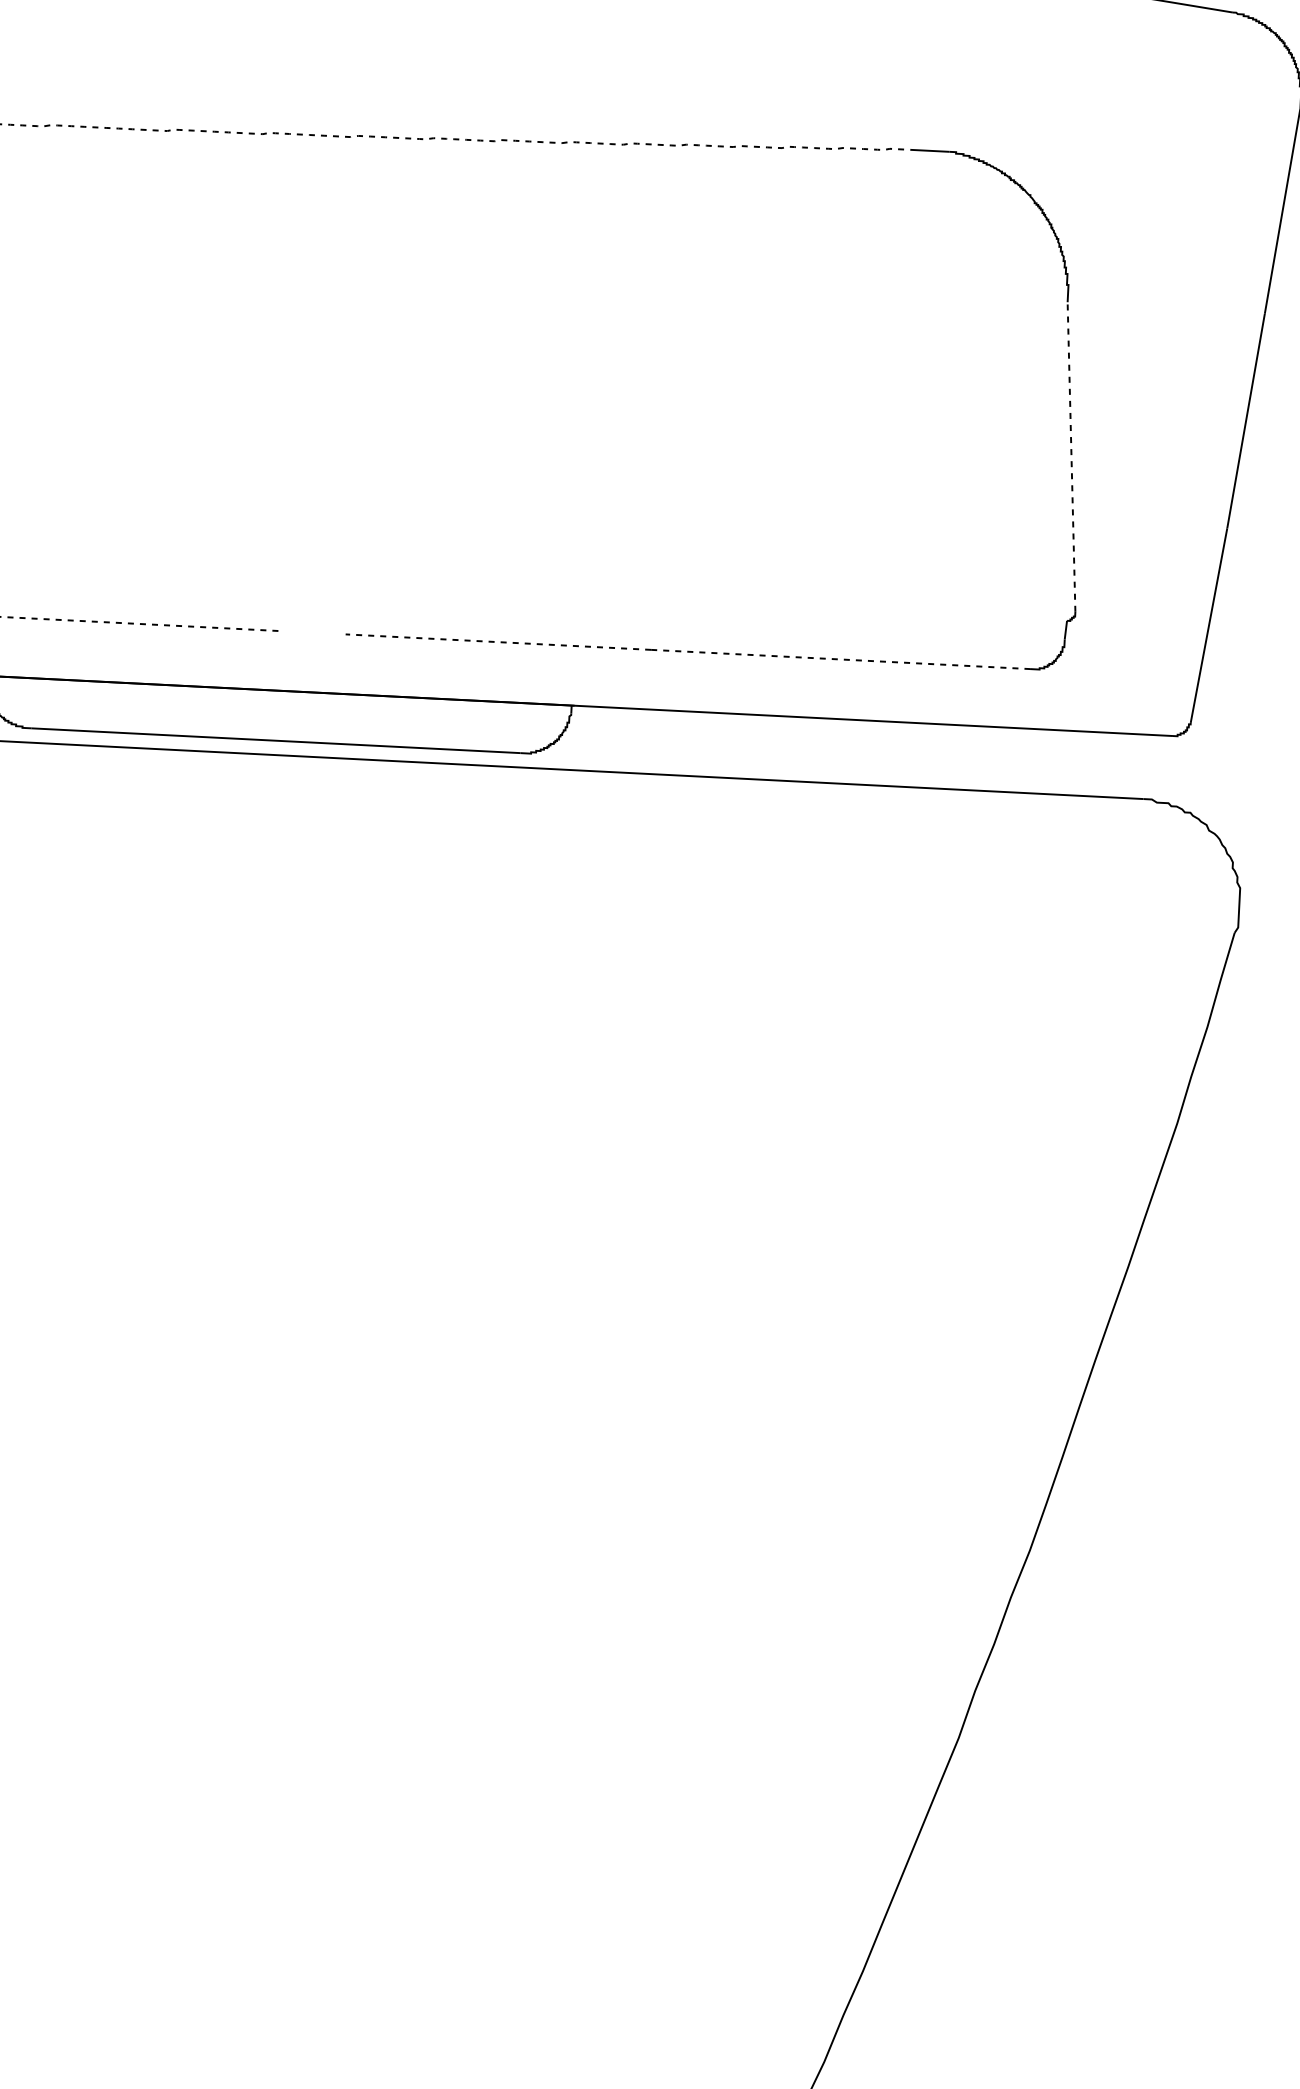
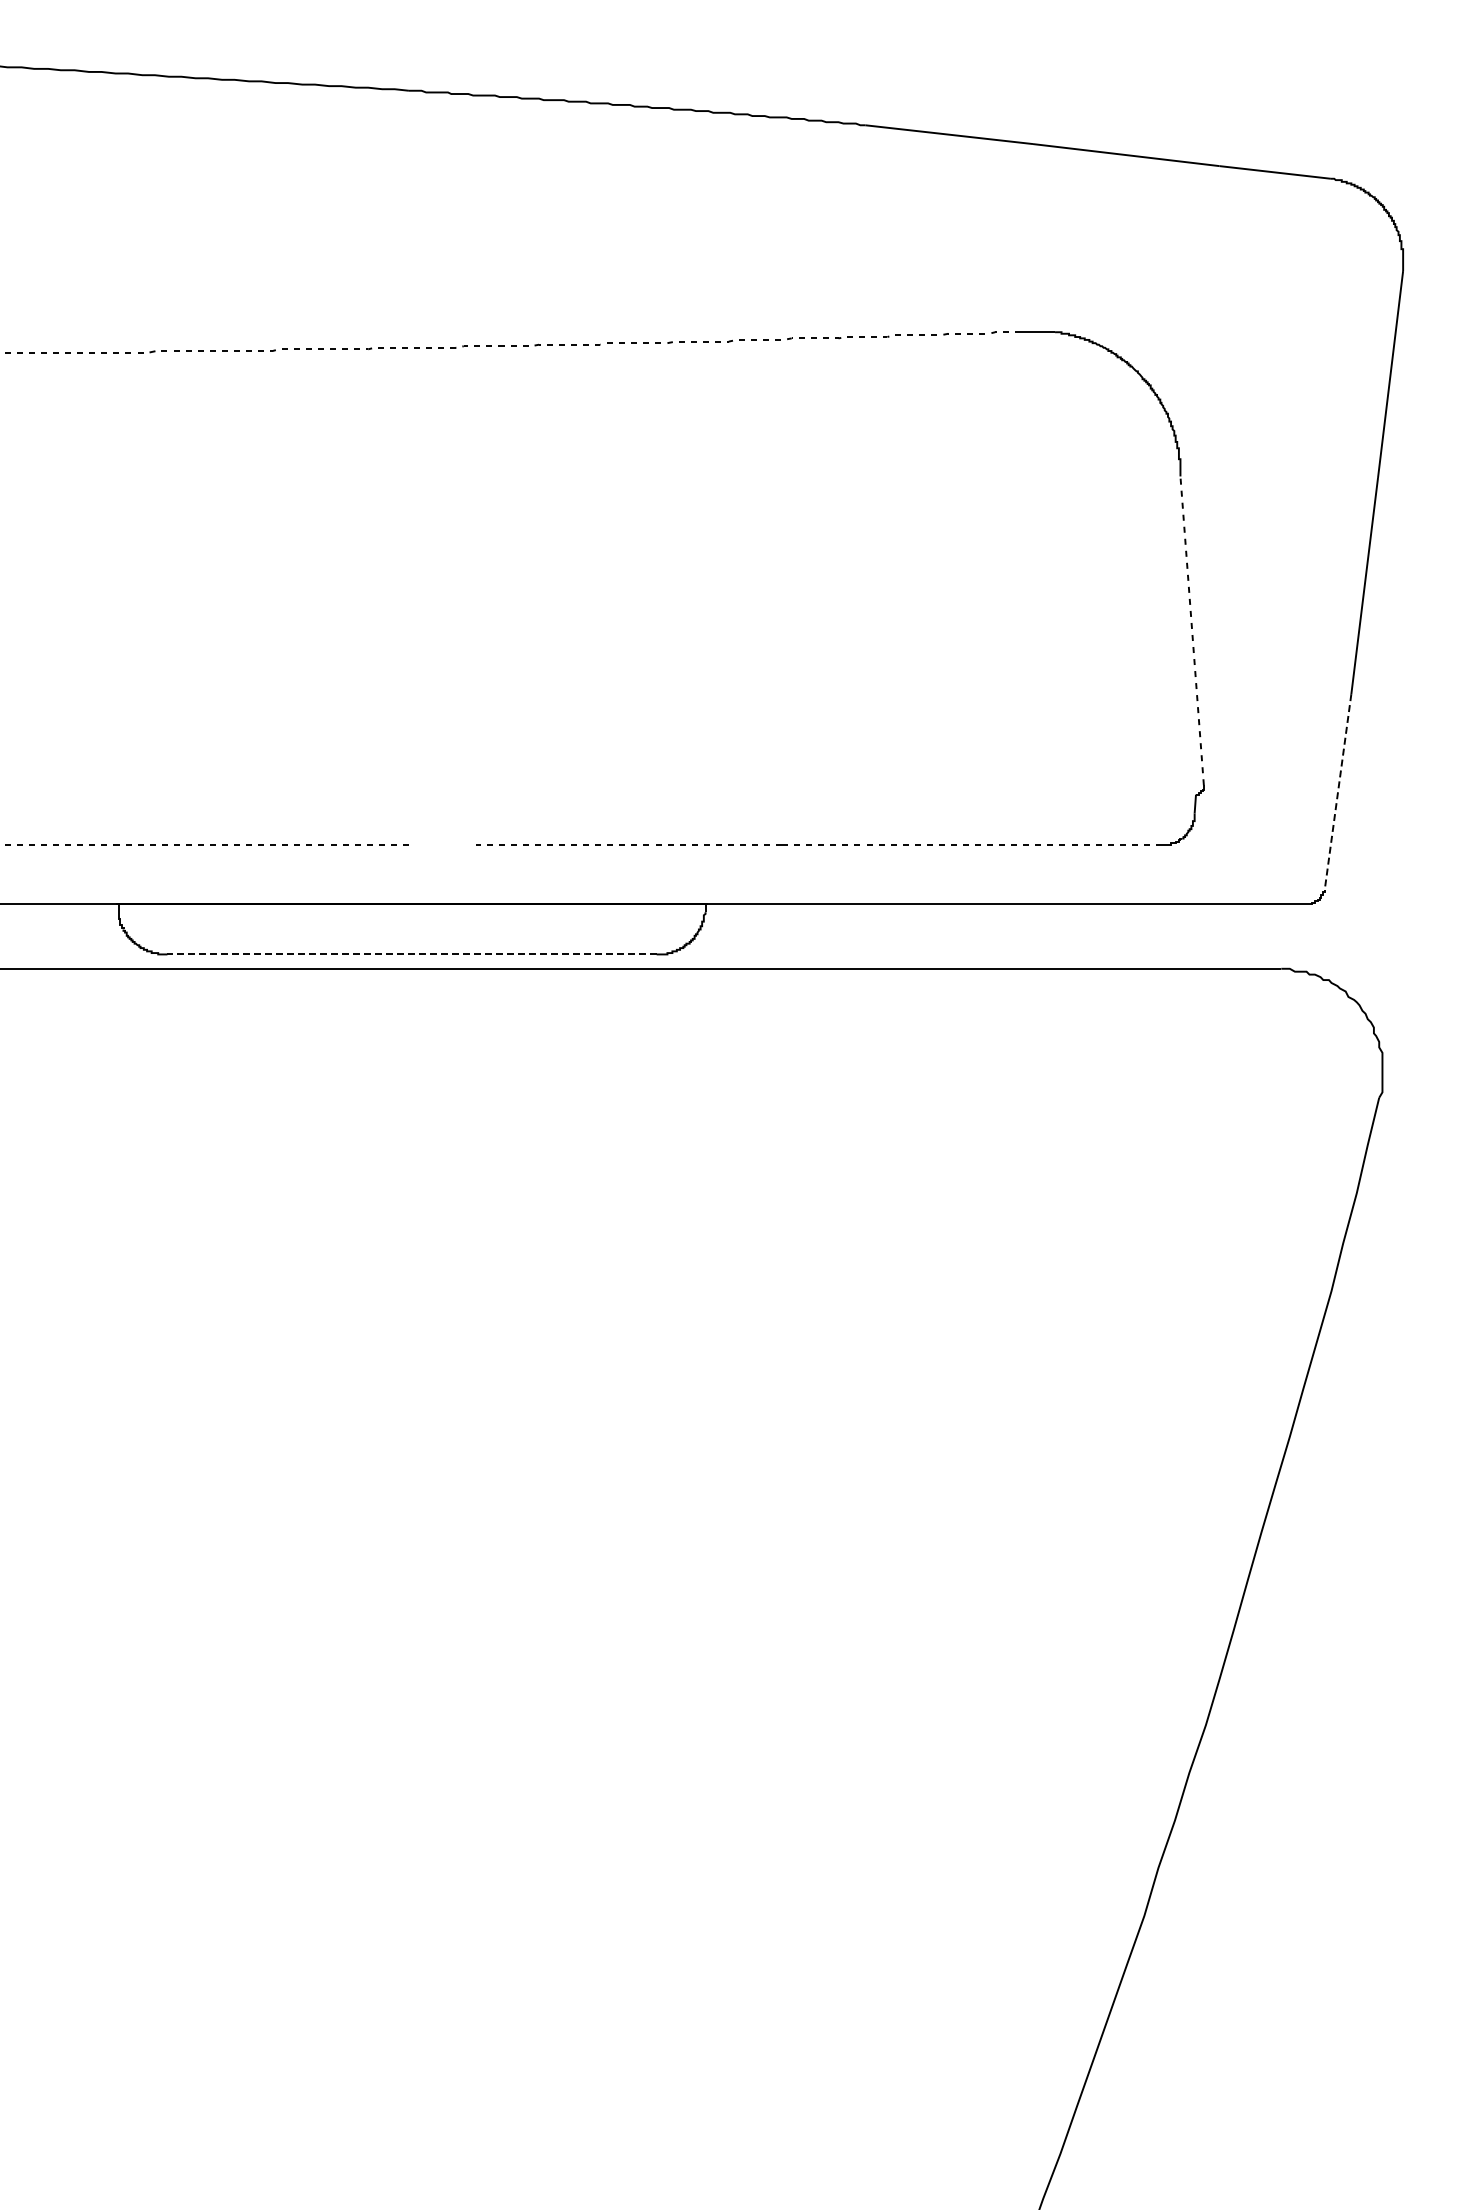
line: (1209, 625) -> (1338, 792), solid -> dashed
line: (276, 740) -> (412, 954), solid -> dashed

